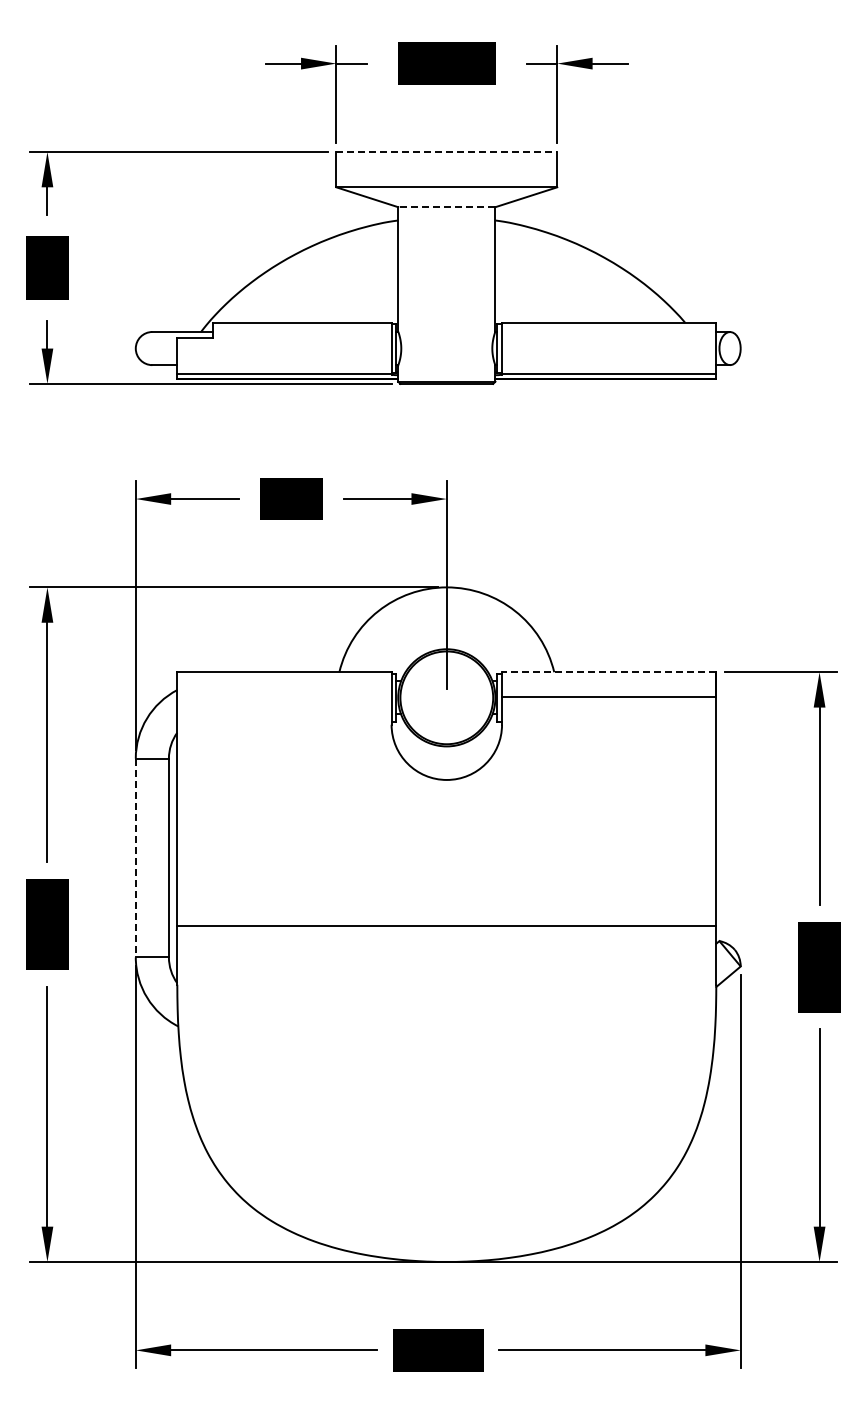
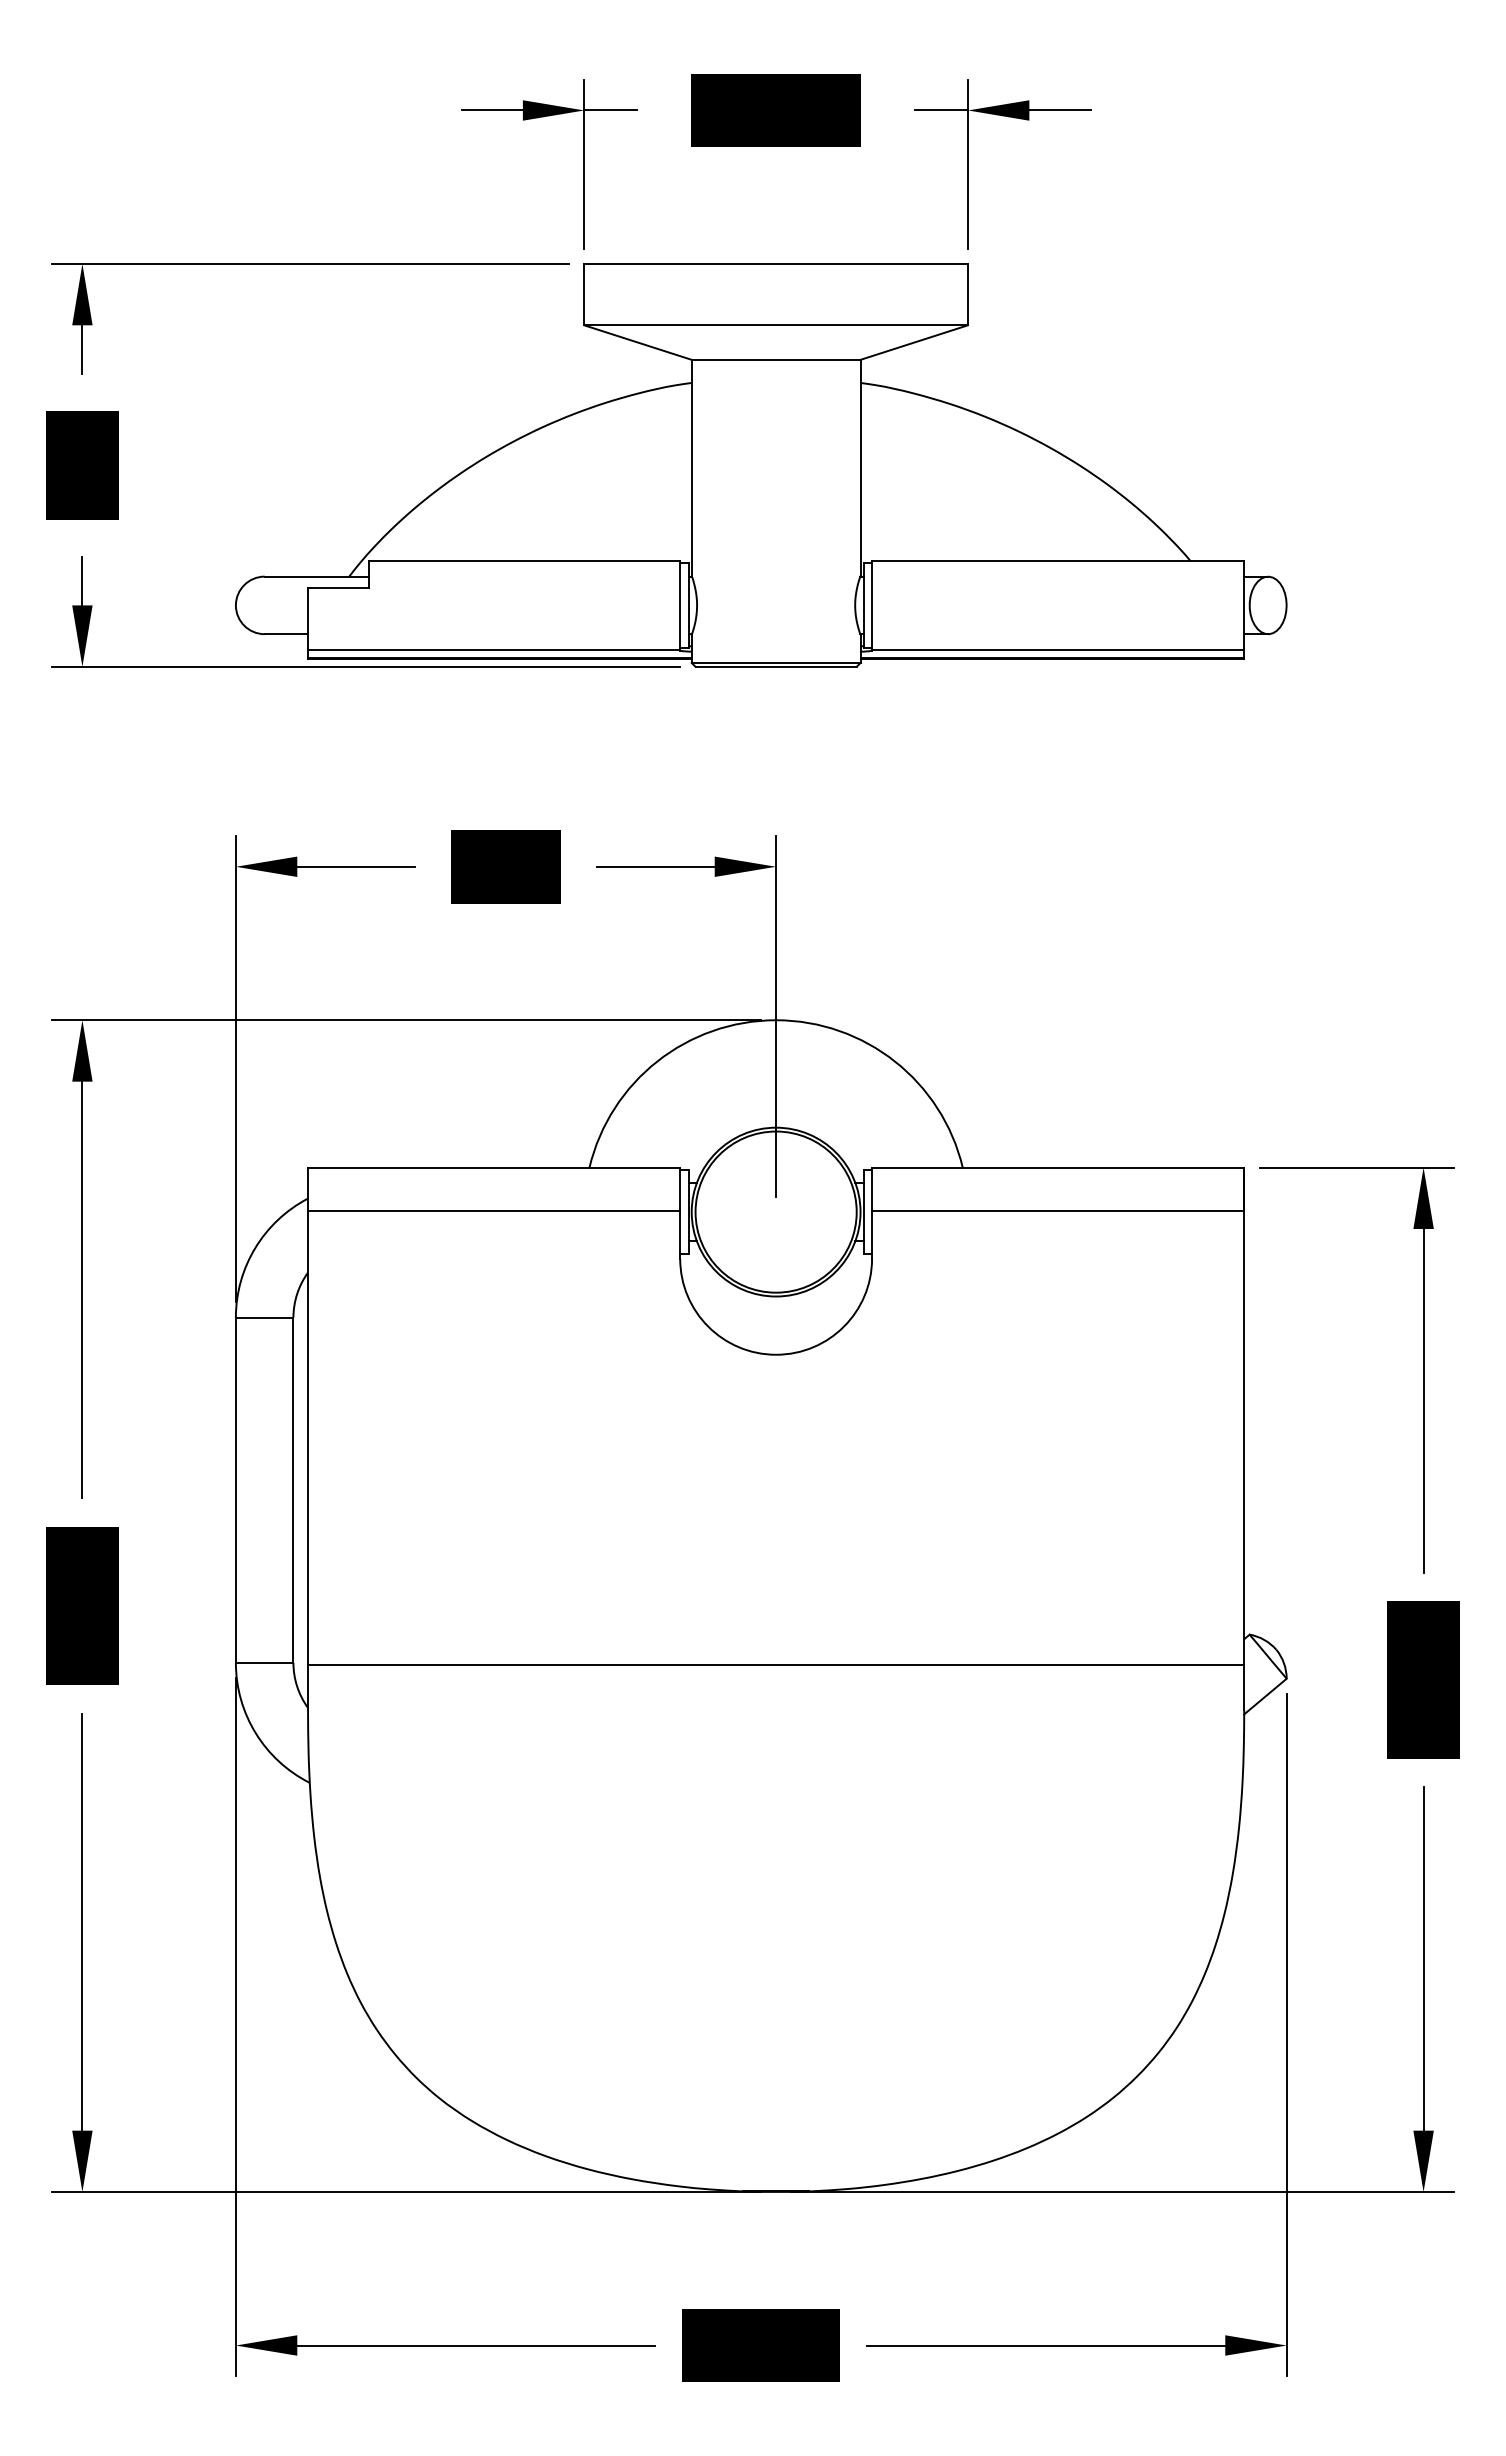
line: (447, 151) -> (777, 263), dashed -> solid
line: (446, 207) -> (775, 360), dashed -> solid
line: (608, 672) -> (1056, 1168), dashed -> solid
line: (284, 697) -> (494, 1211), added
line: (135, 858) -> (235, 1491), dashed -> solid
line: (446, 925) -> (775, 1664), moved

